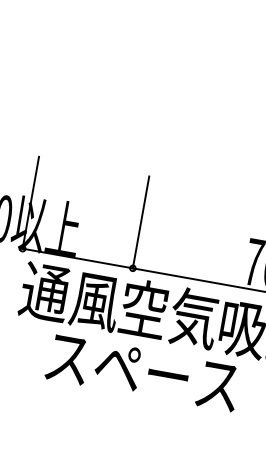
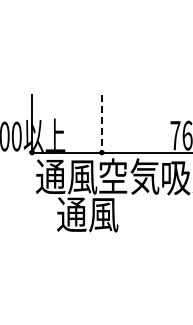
line: (140, 223) -> (101, 124), solid -> dashed
text: (141, 370) -> (118, 214), スペース -> 通風

